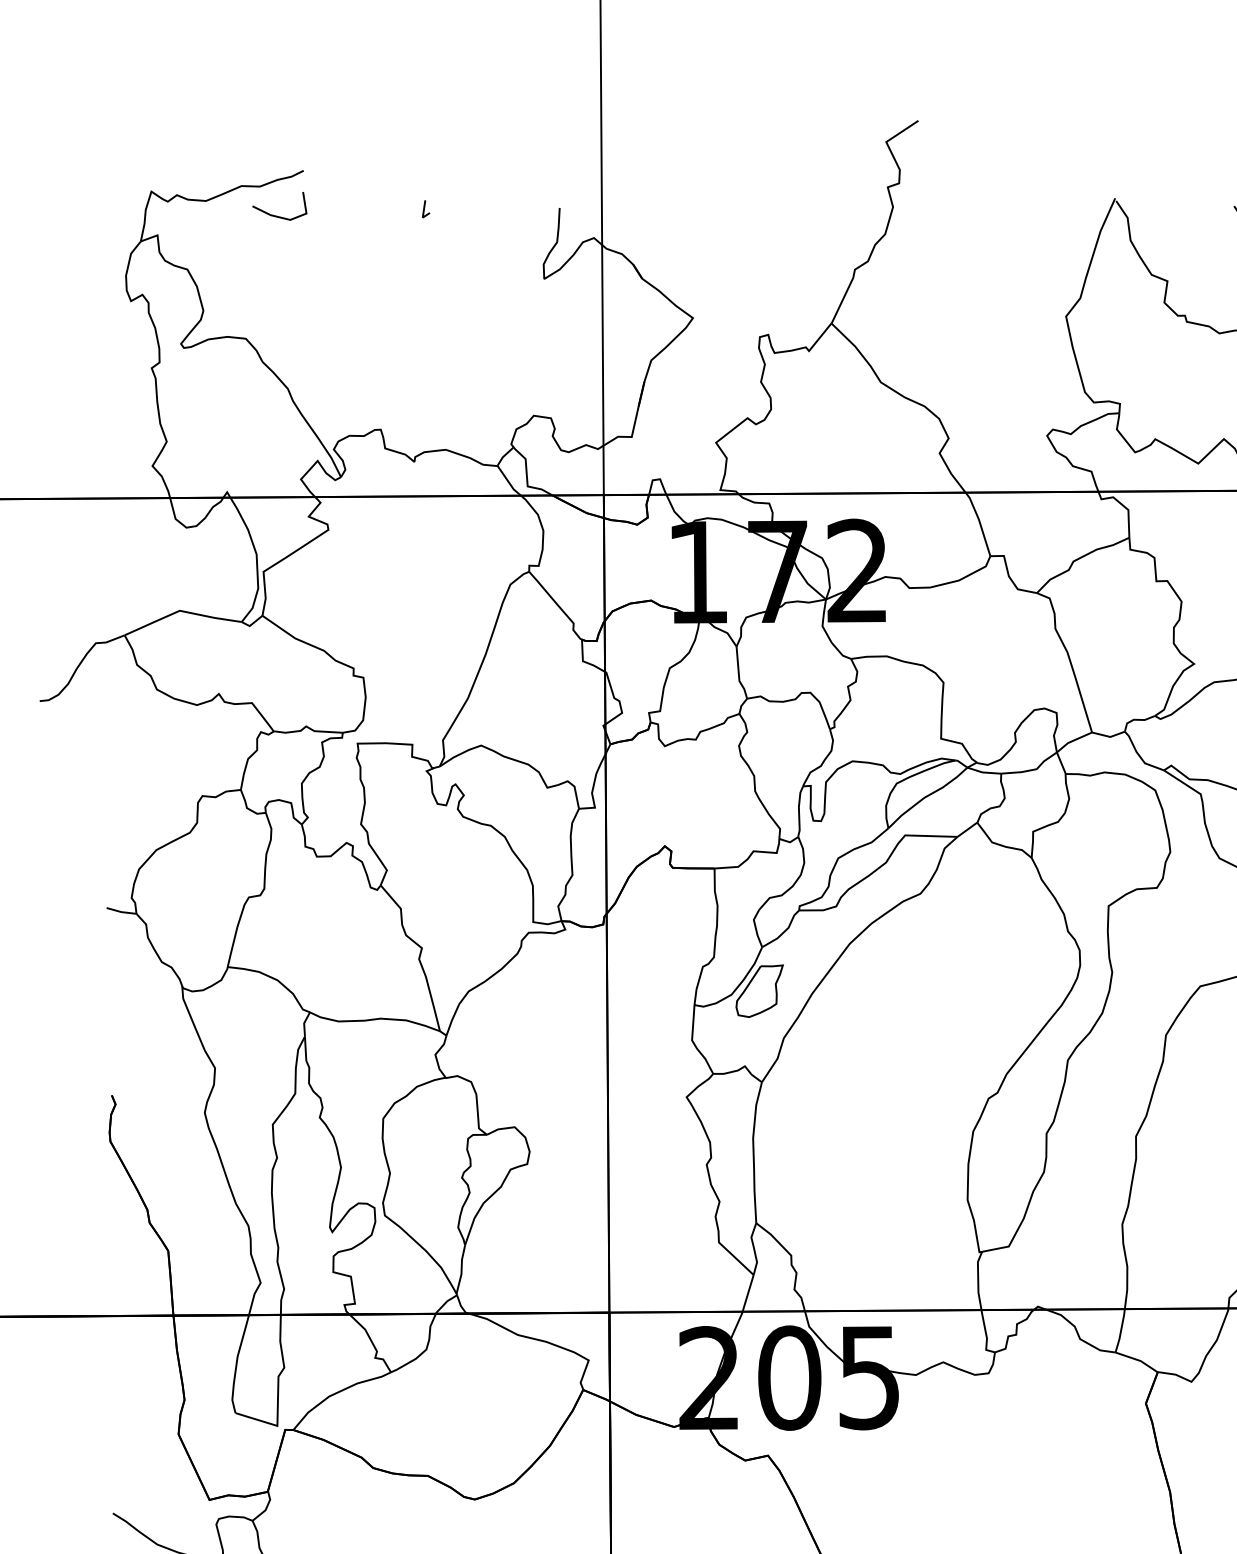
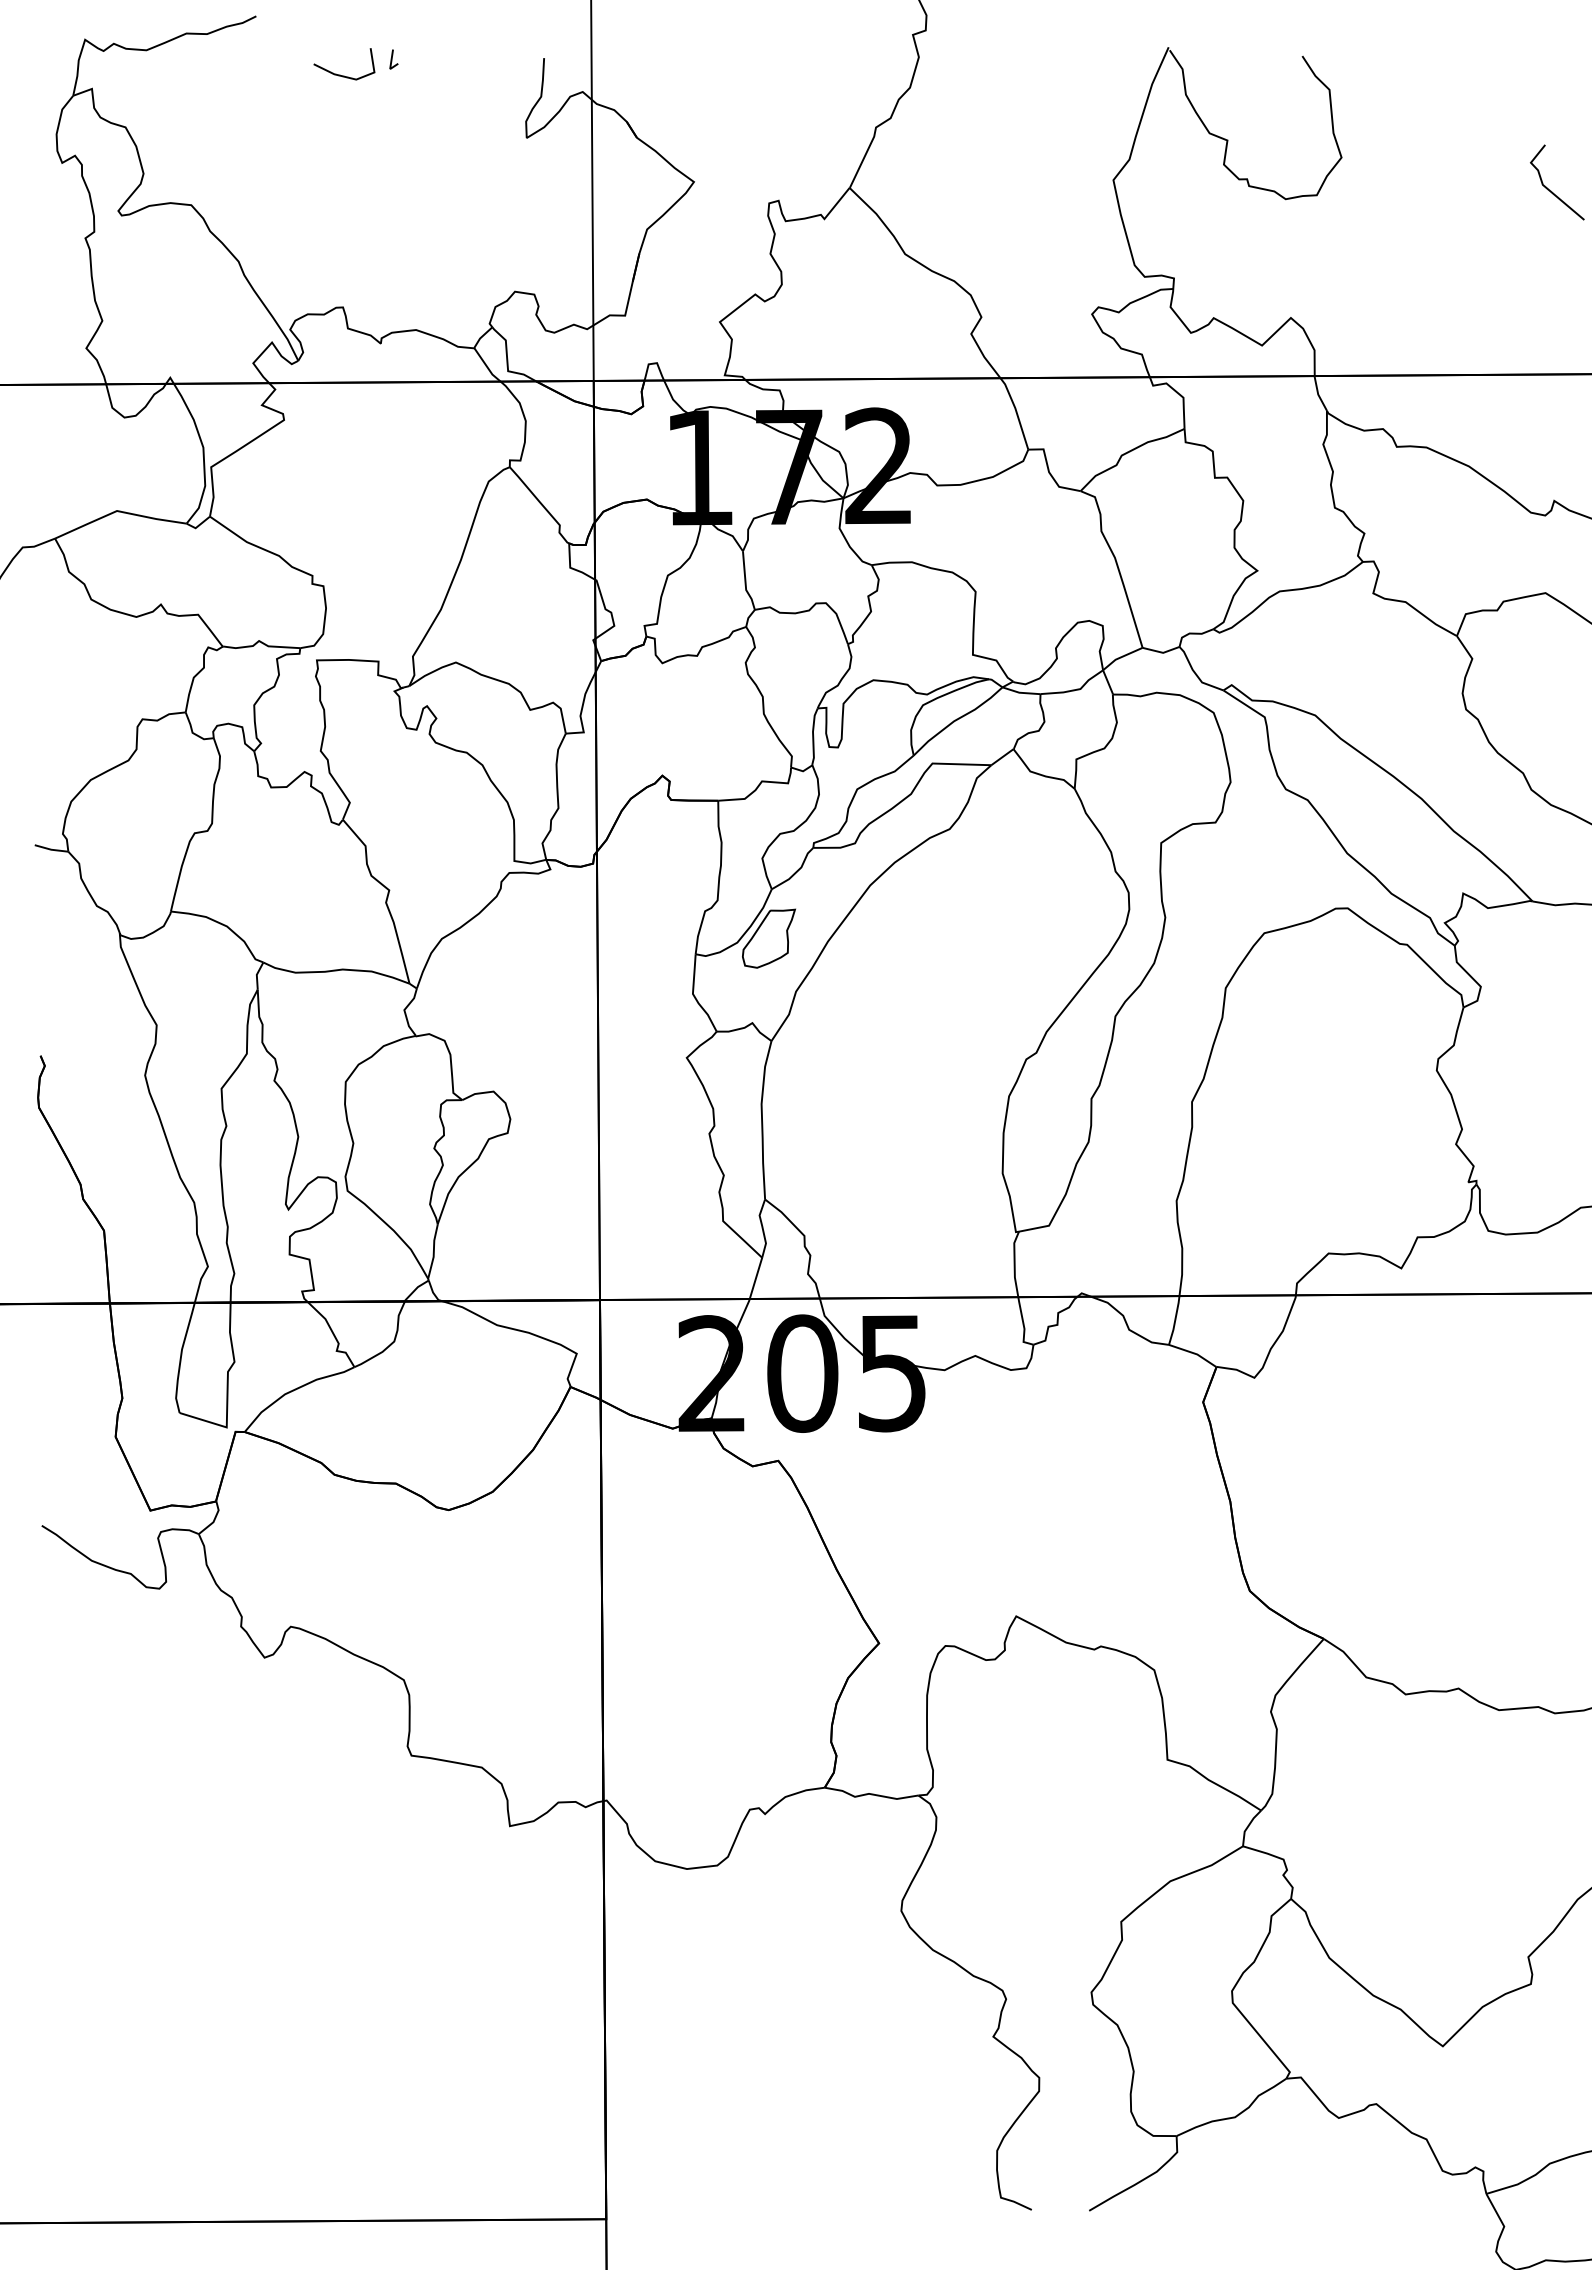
line: (276, 215) -> (340, 74), moved

